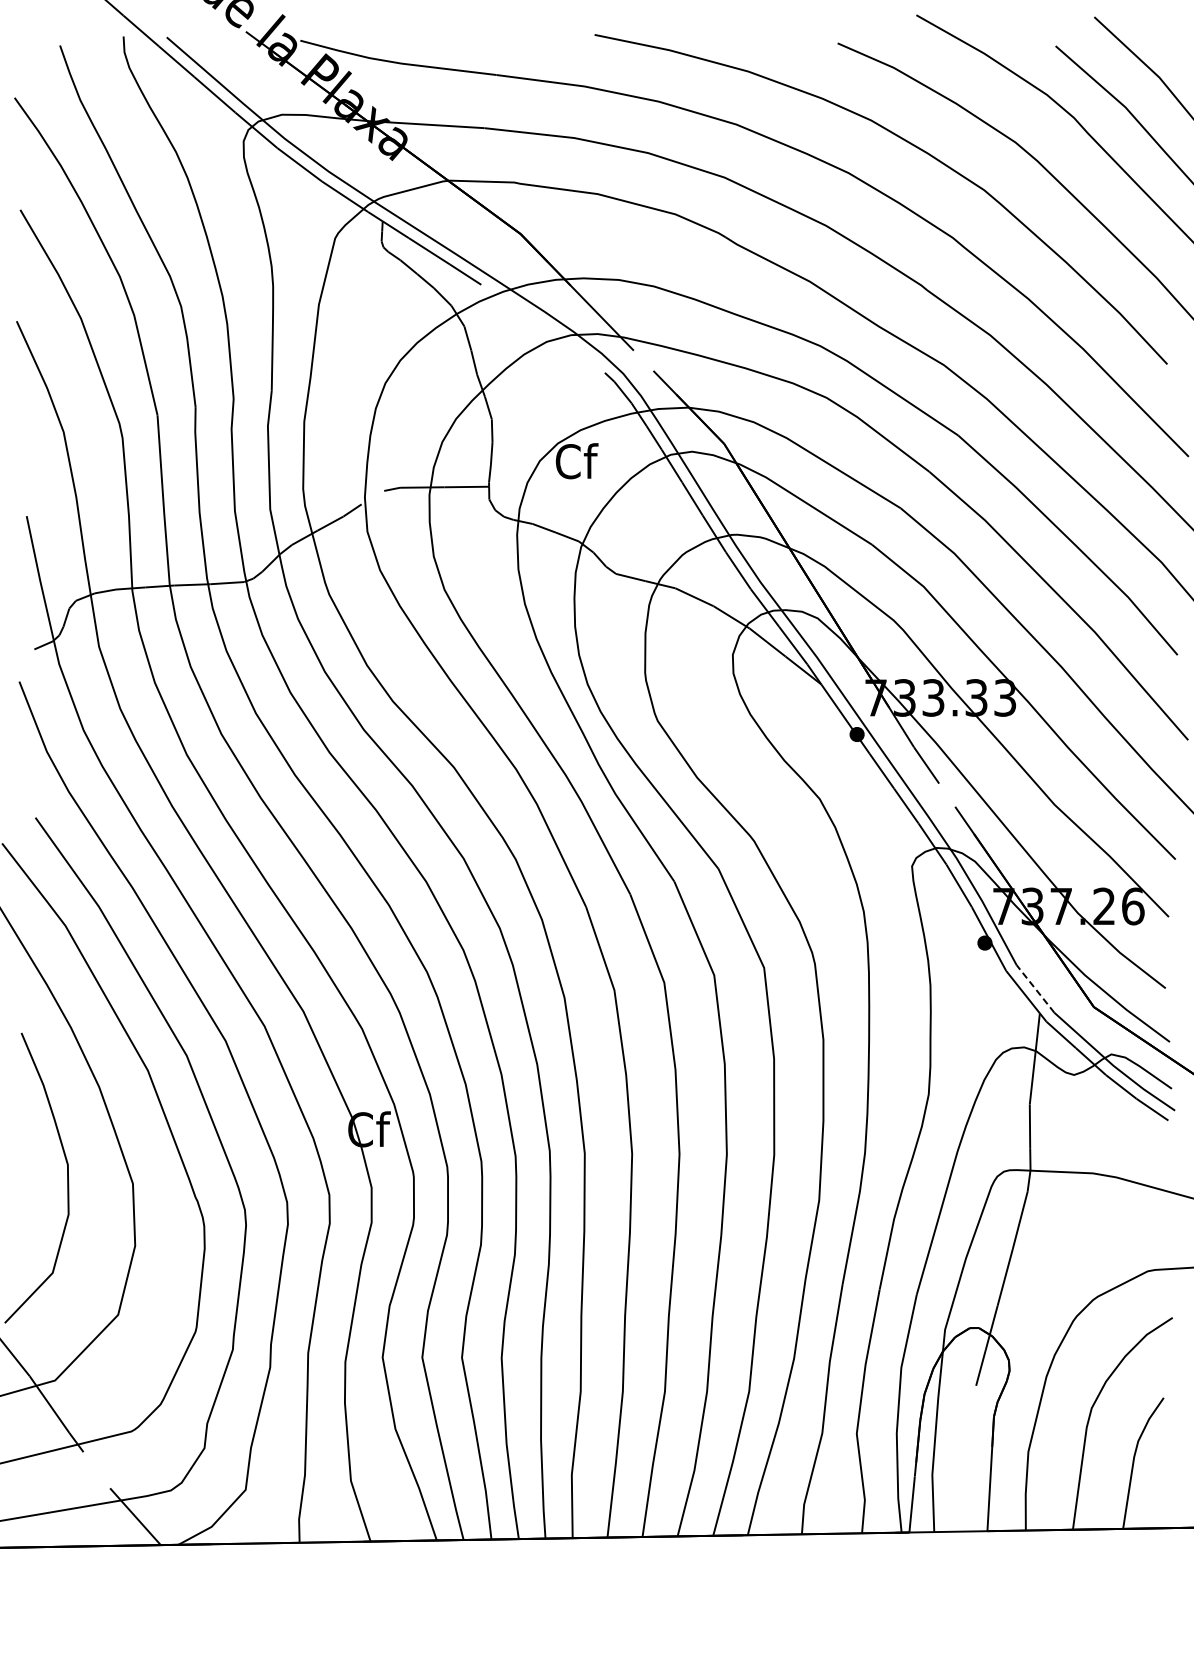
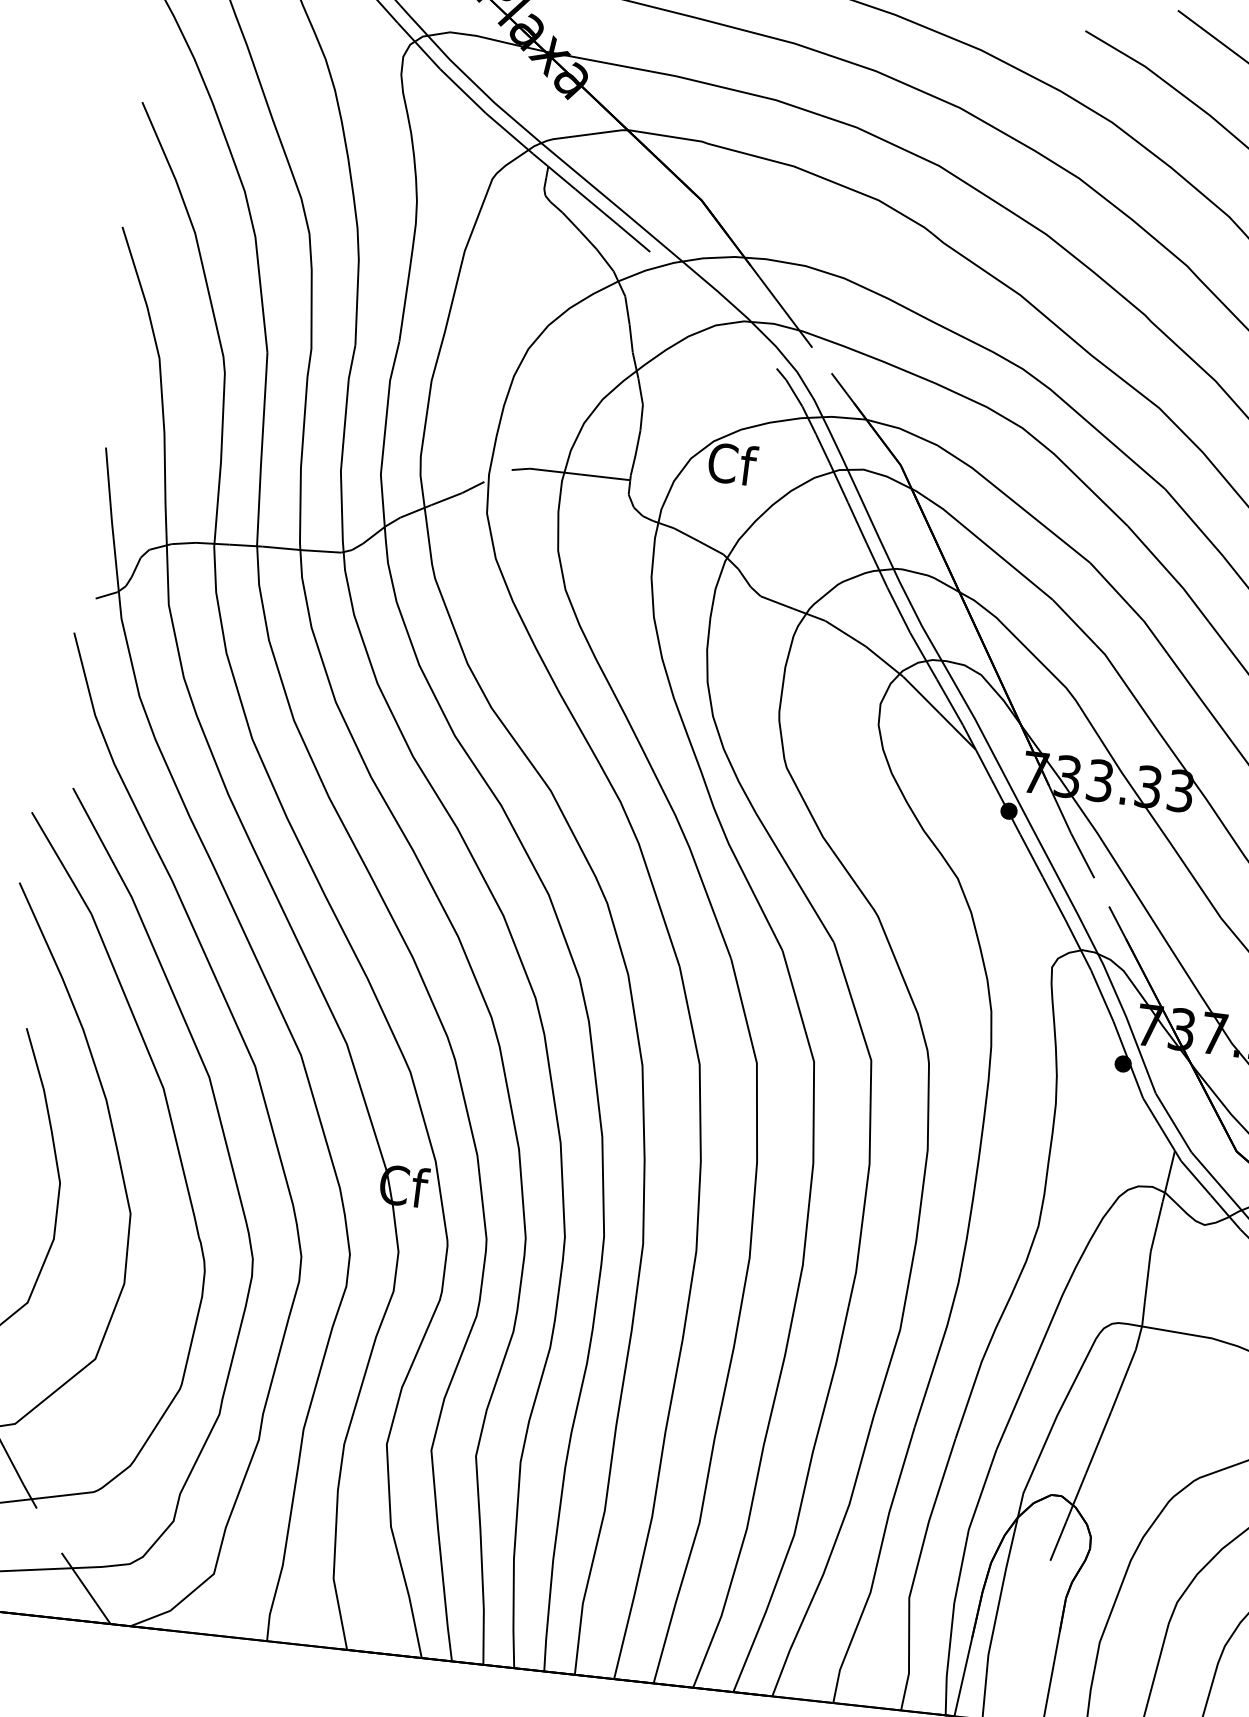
line: (1035, 988) -> (1173, 1122), dashed -> solid

